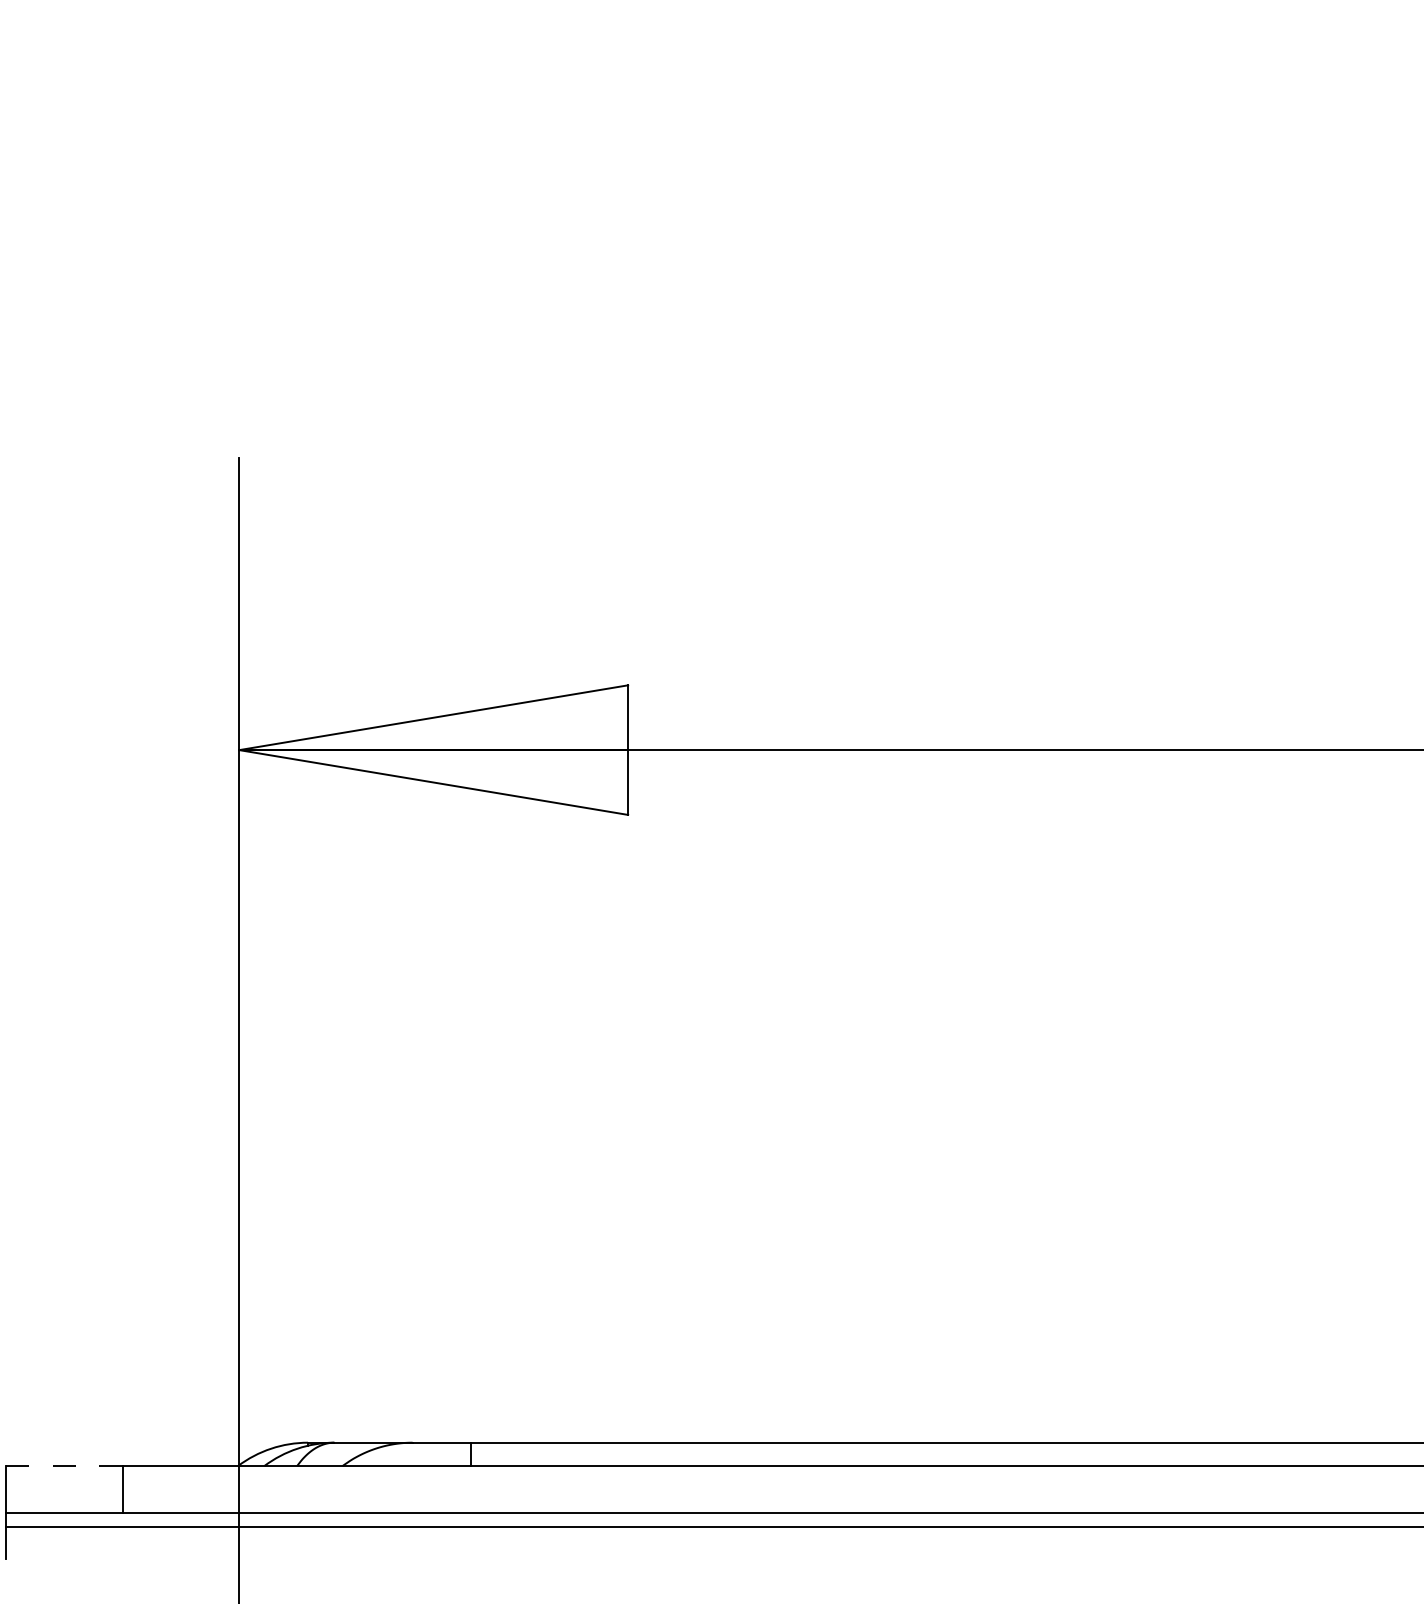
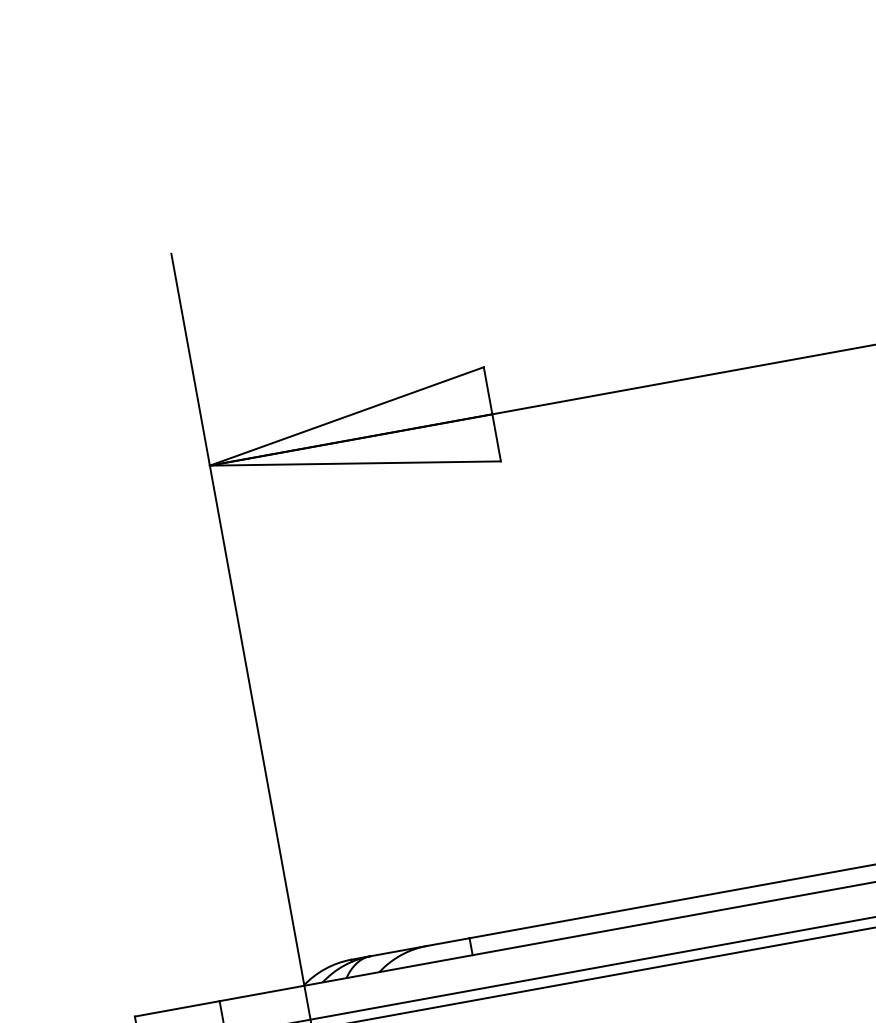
line: (64, 1466) -> (177, 1009), dashed -> solid

